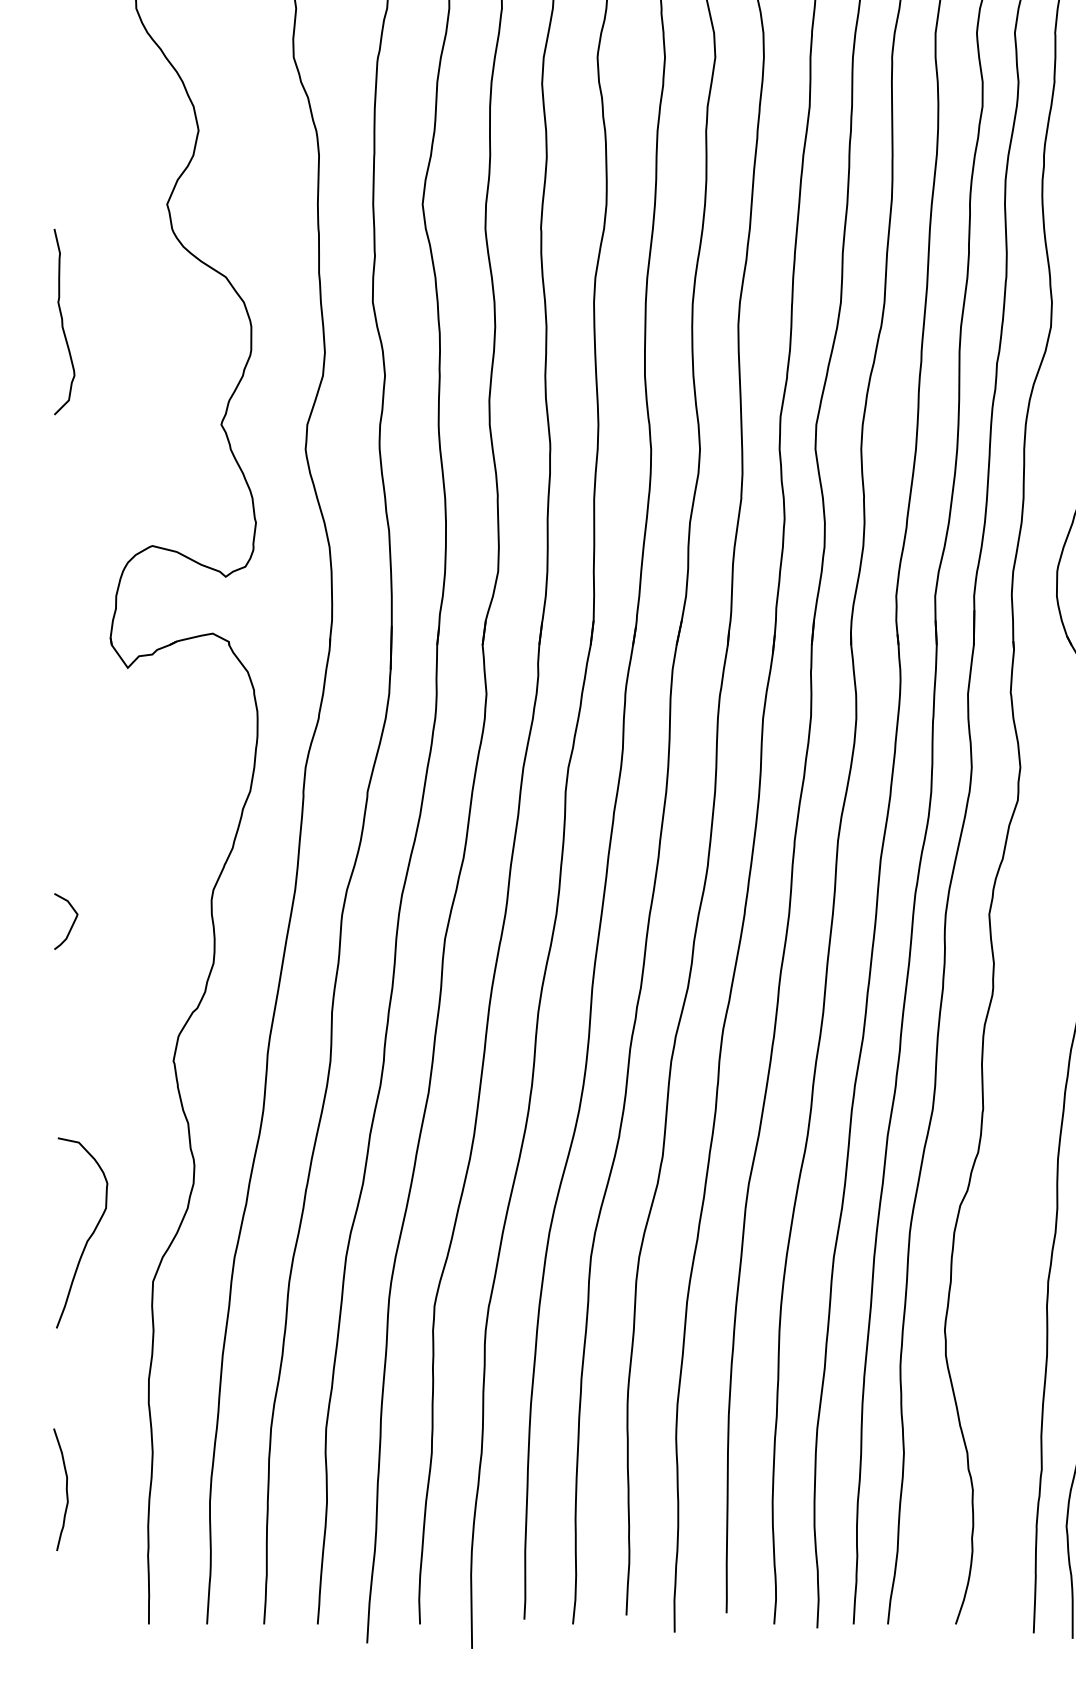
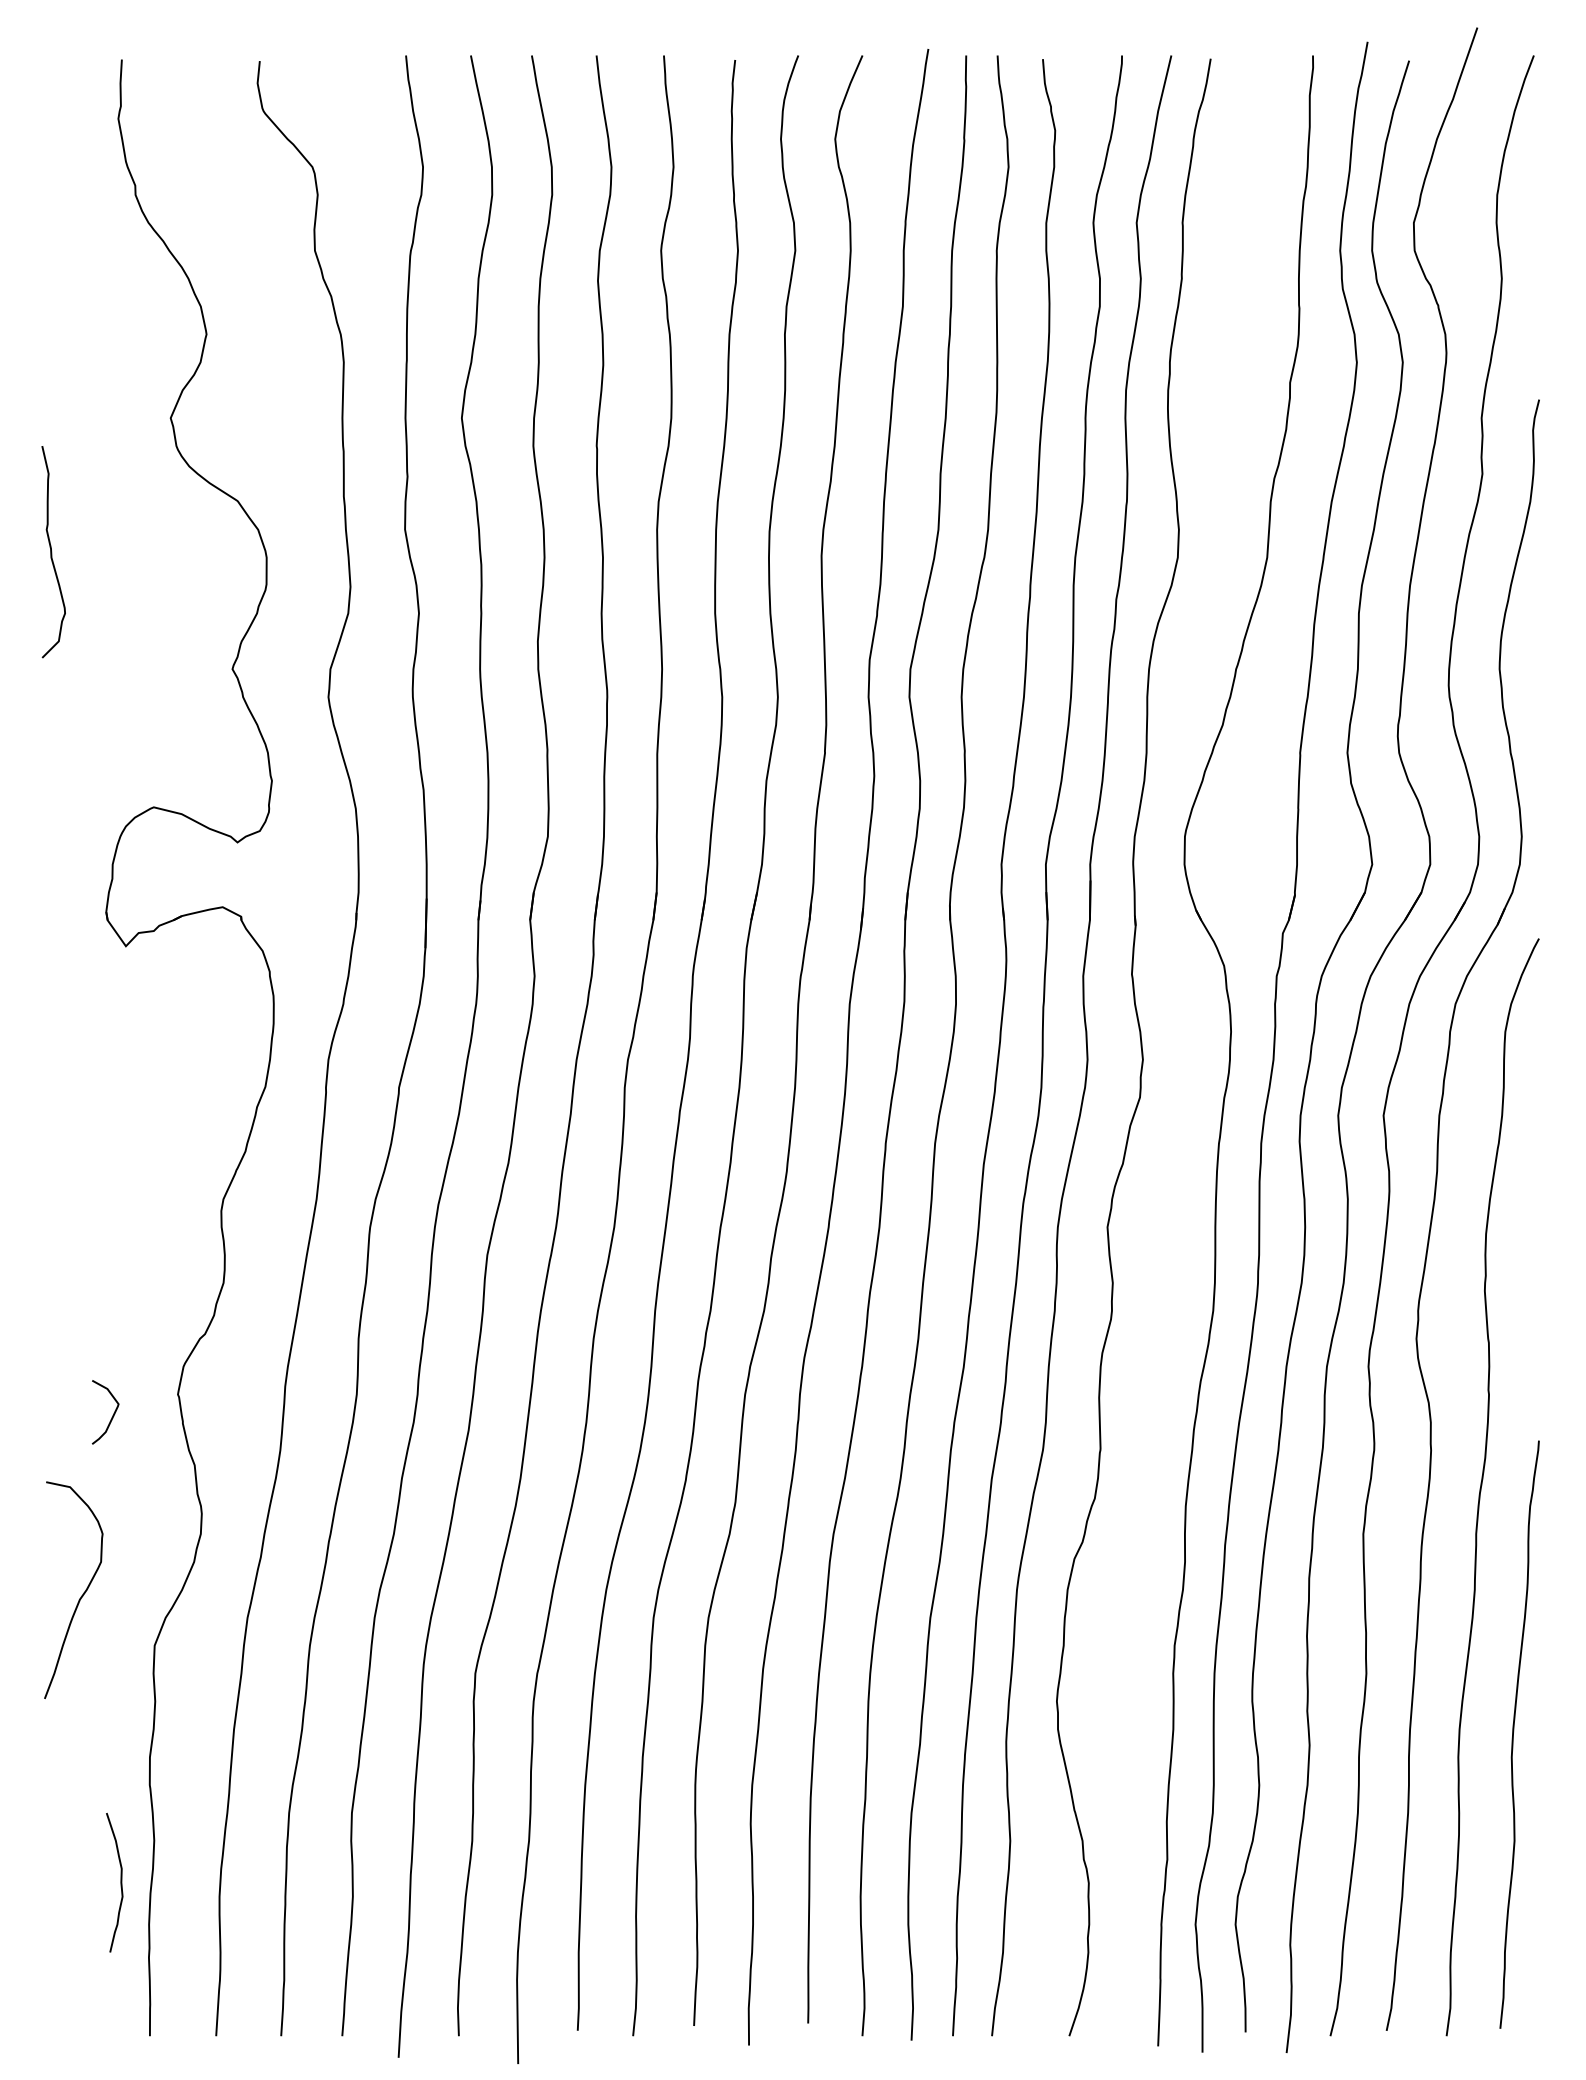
curve: (72, 924) -> (112, 1415), moved
curve: (66, 1489) -> (120, 1882), moved

